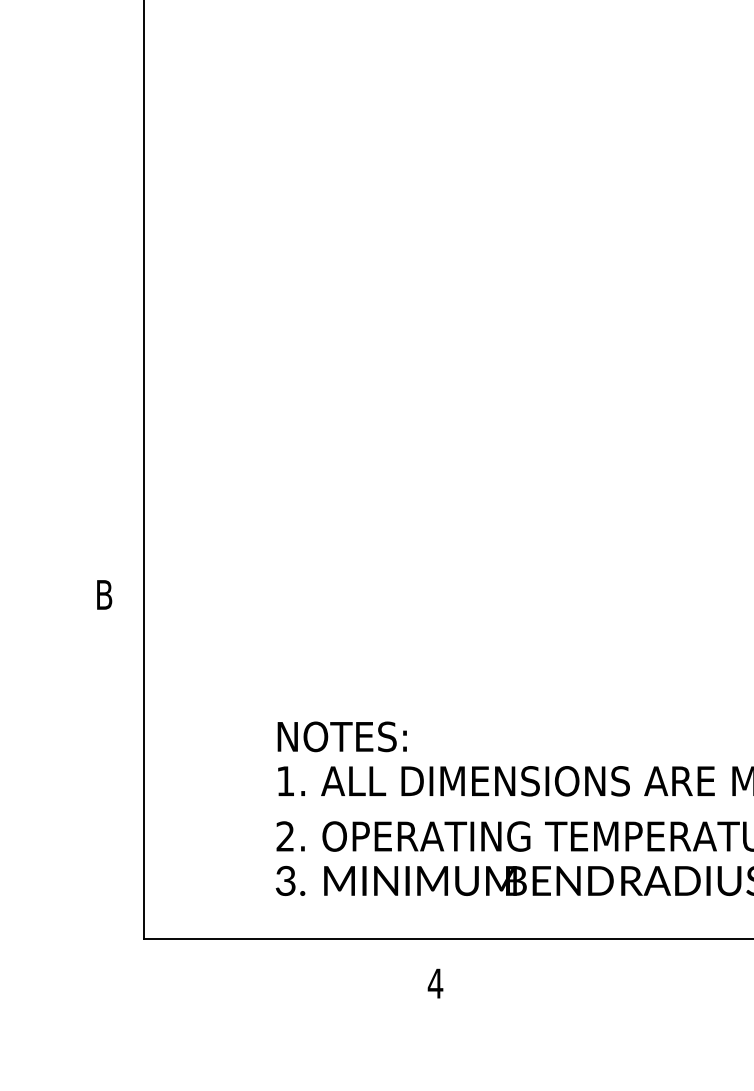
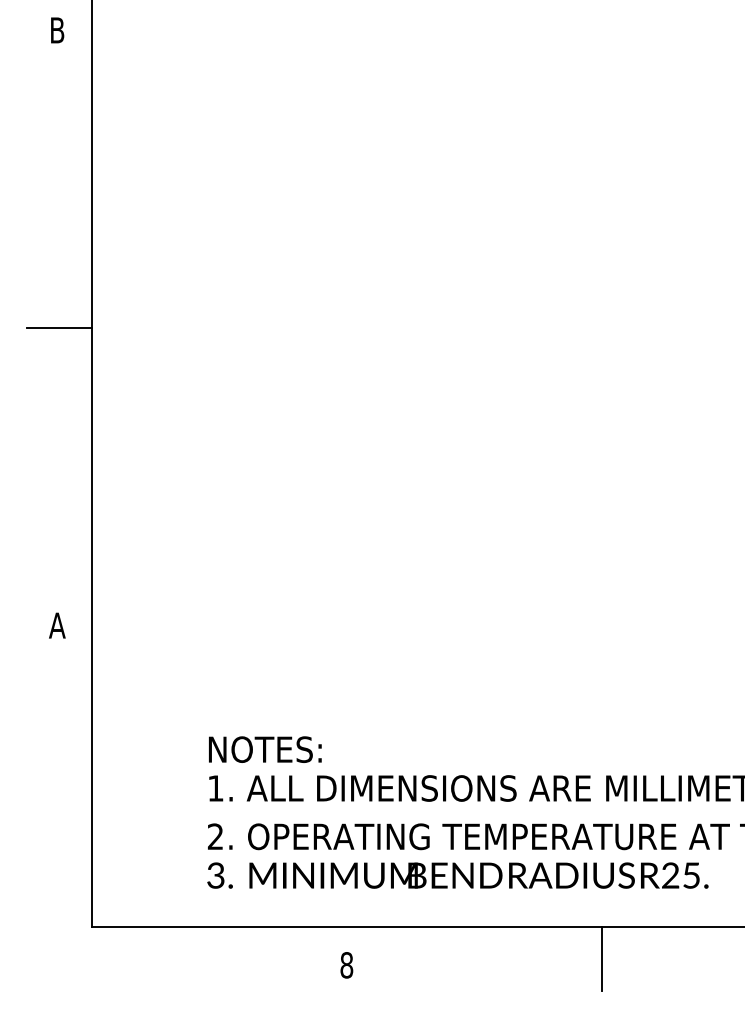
line: (106, 254) -> (59, 328), added
text: (104, 594) -> (57, 625), B -> A
line: (727, 975) -> (601, 958), added
text: (435, 983) -> (346, 965), 4 -> 8

